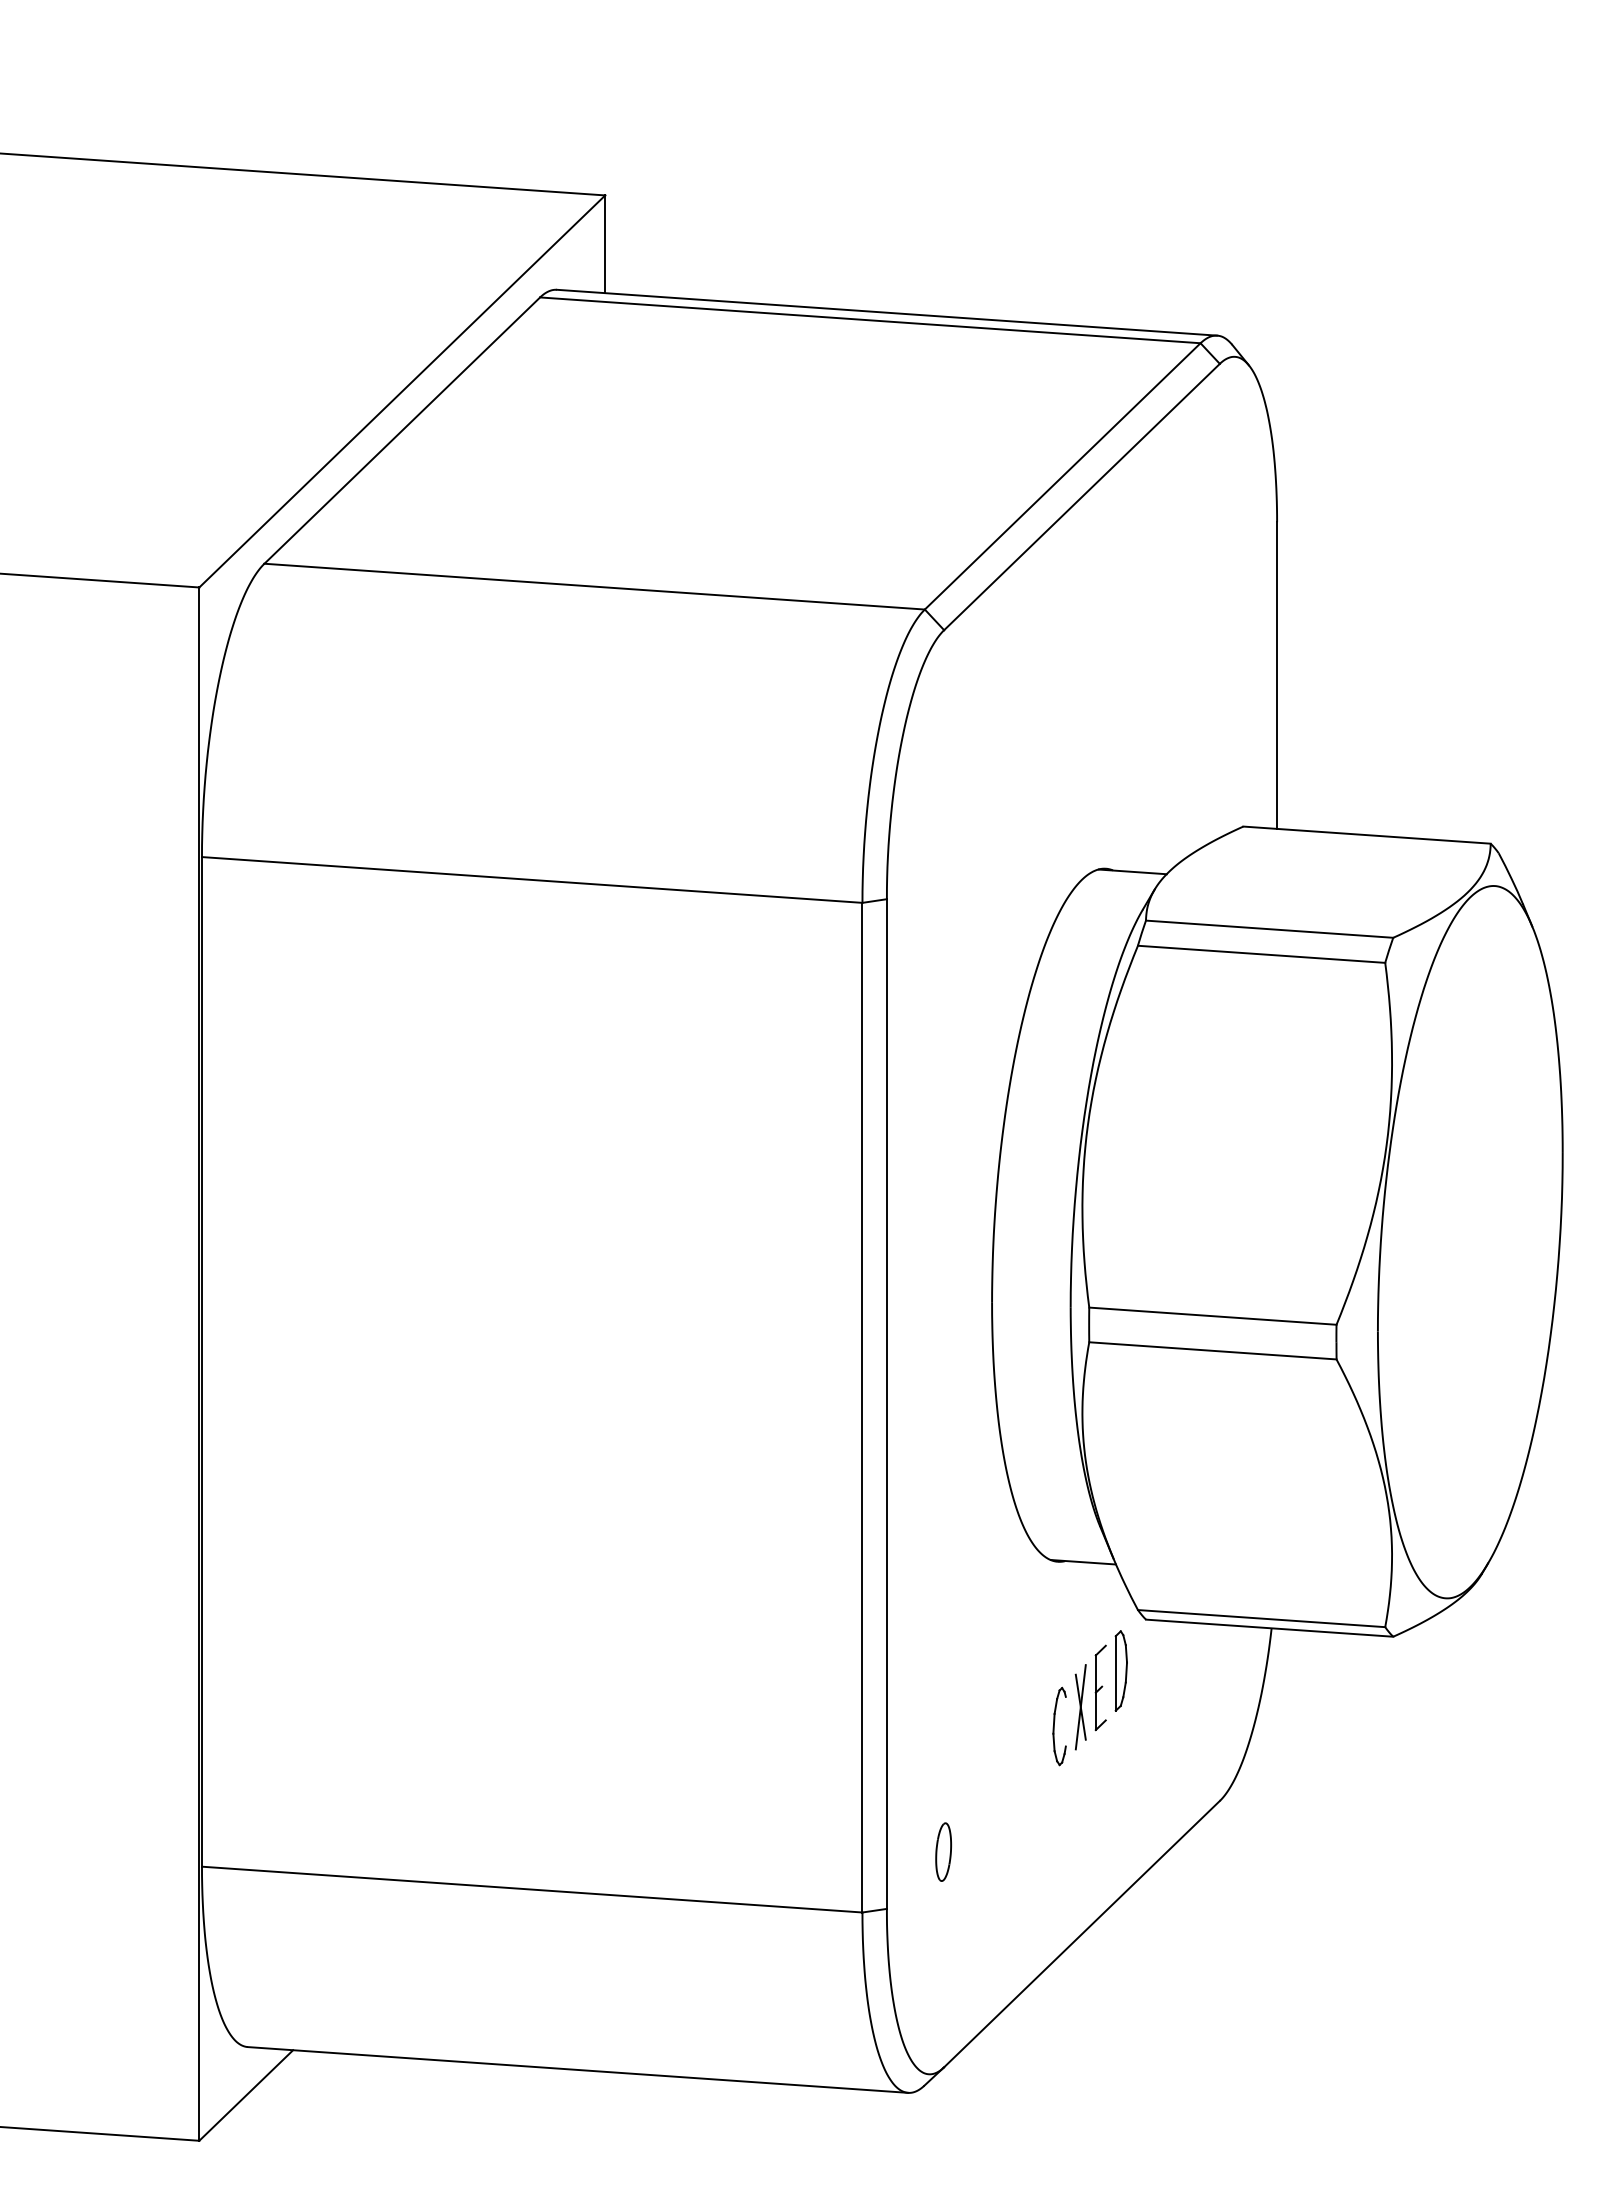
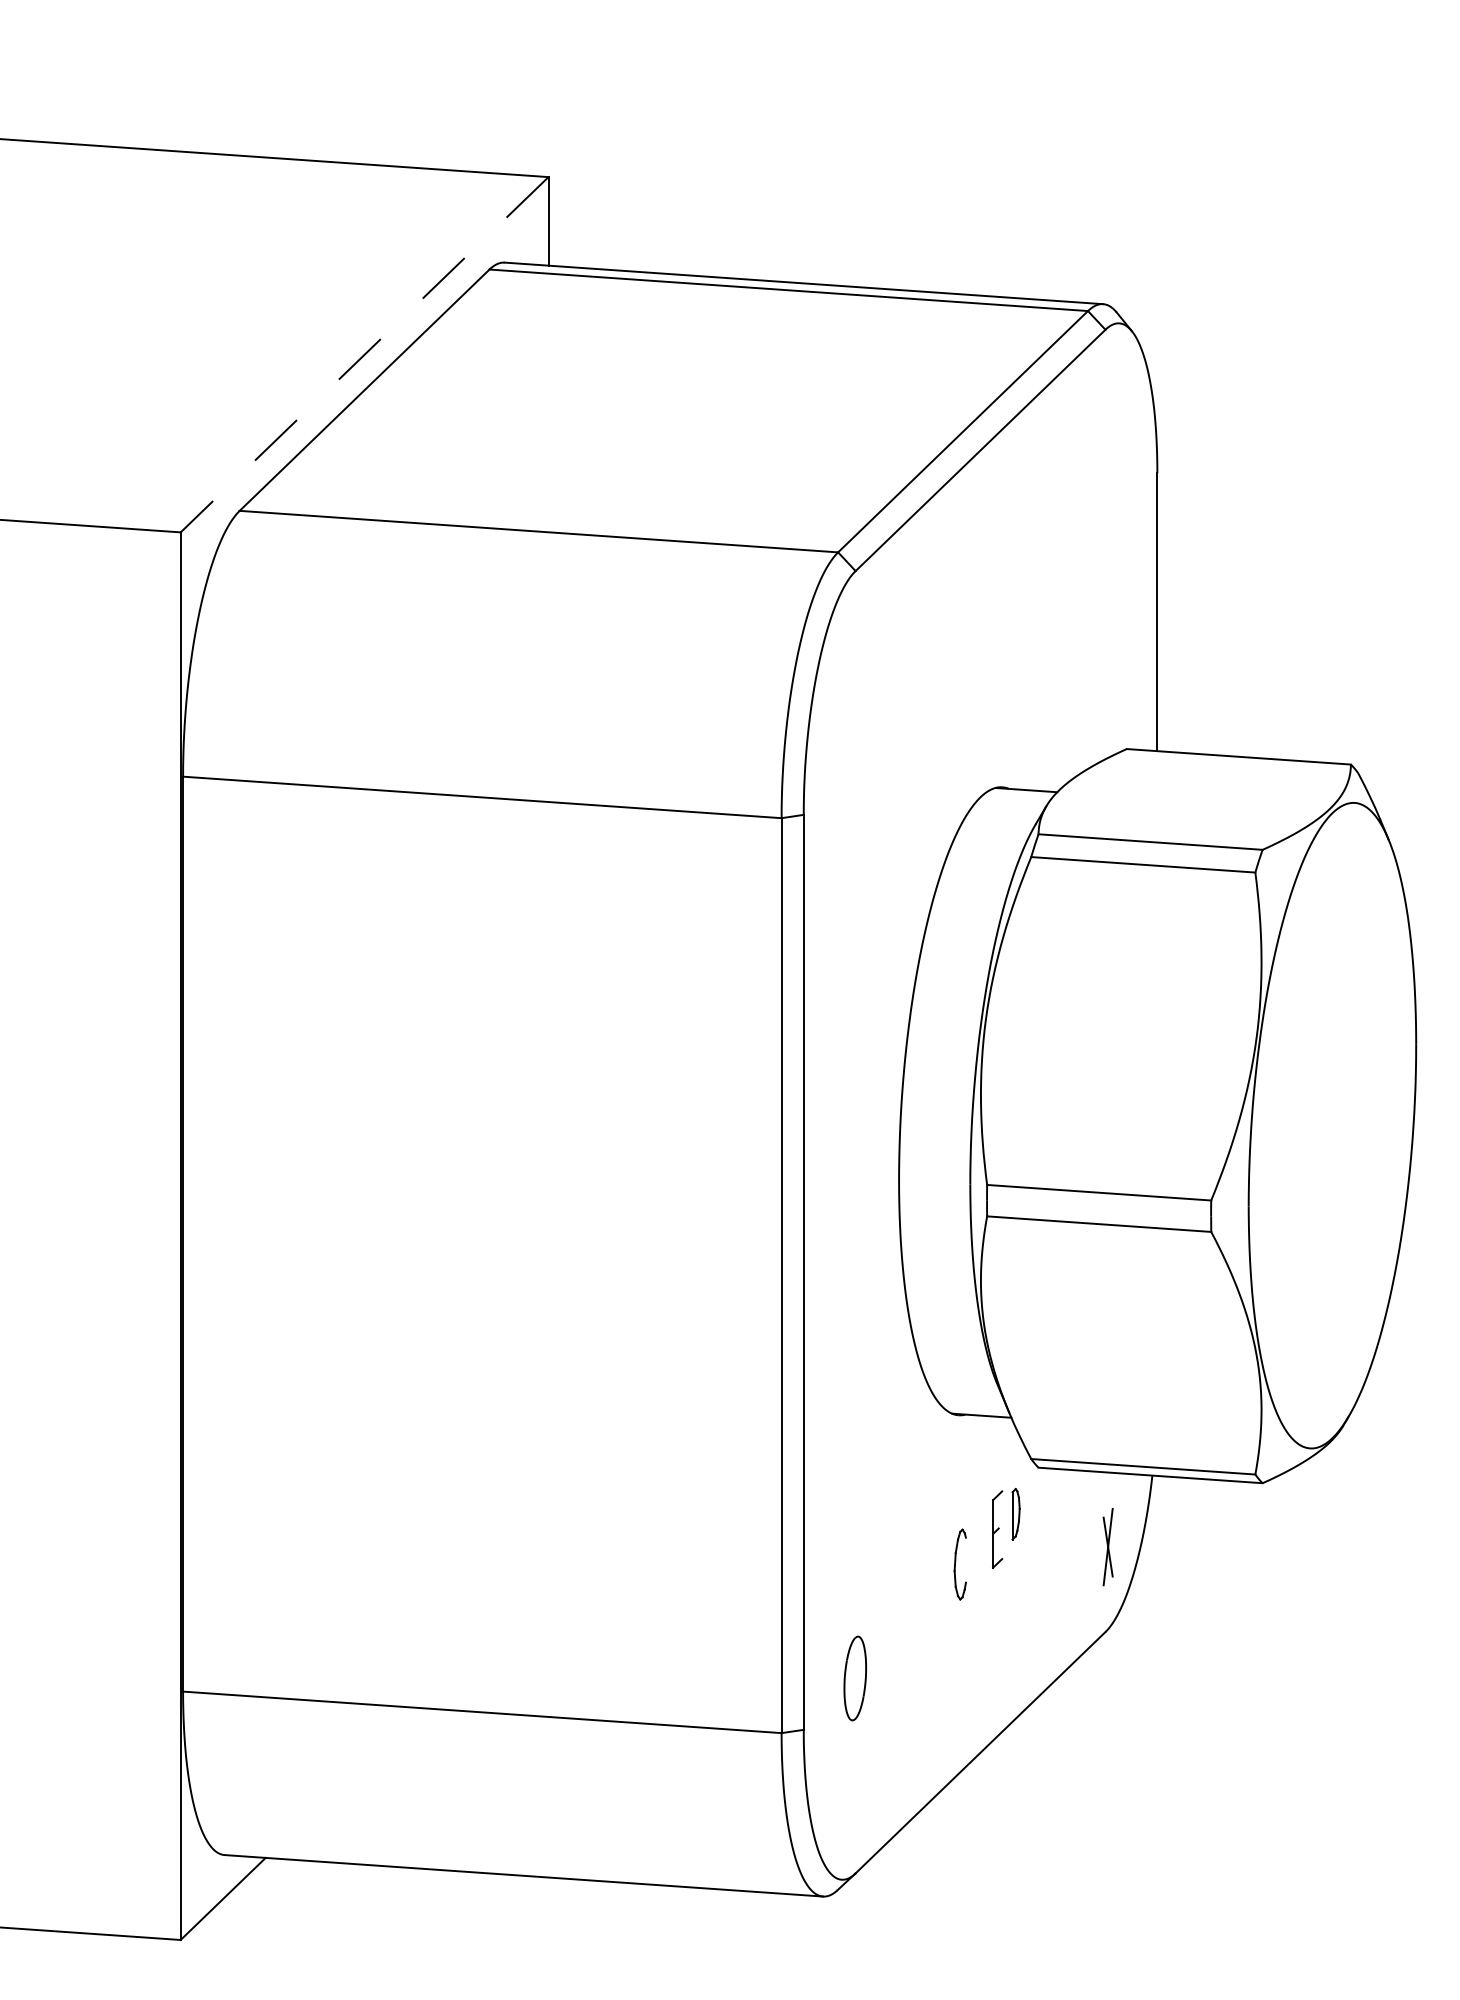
line: (401, 391) -> (363, 354), solid -> dashed
part: (1120, 1670) -> (1015, 1513), size x0.7
part: (1080, 1707) -> (1107, 1547), moved
part: (943, 1851) -> (855, 1677), size x1.6

